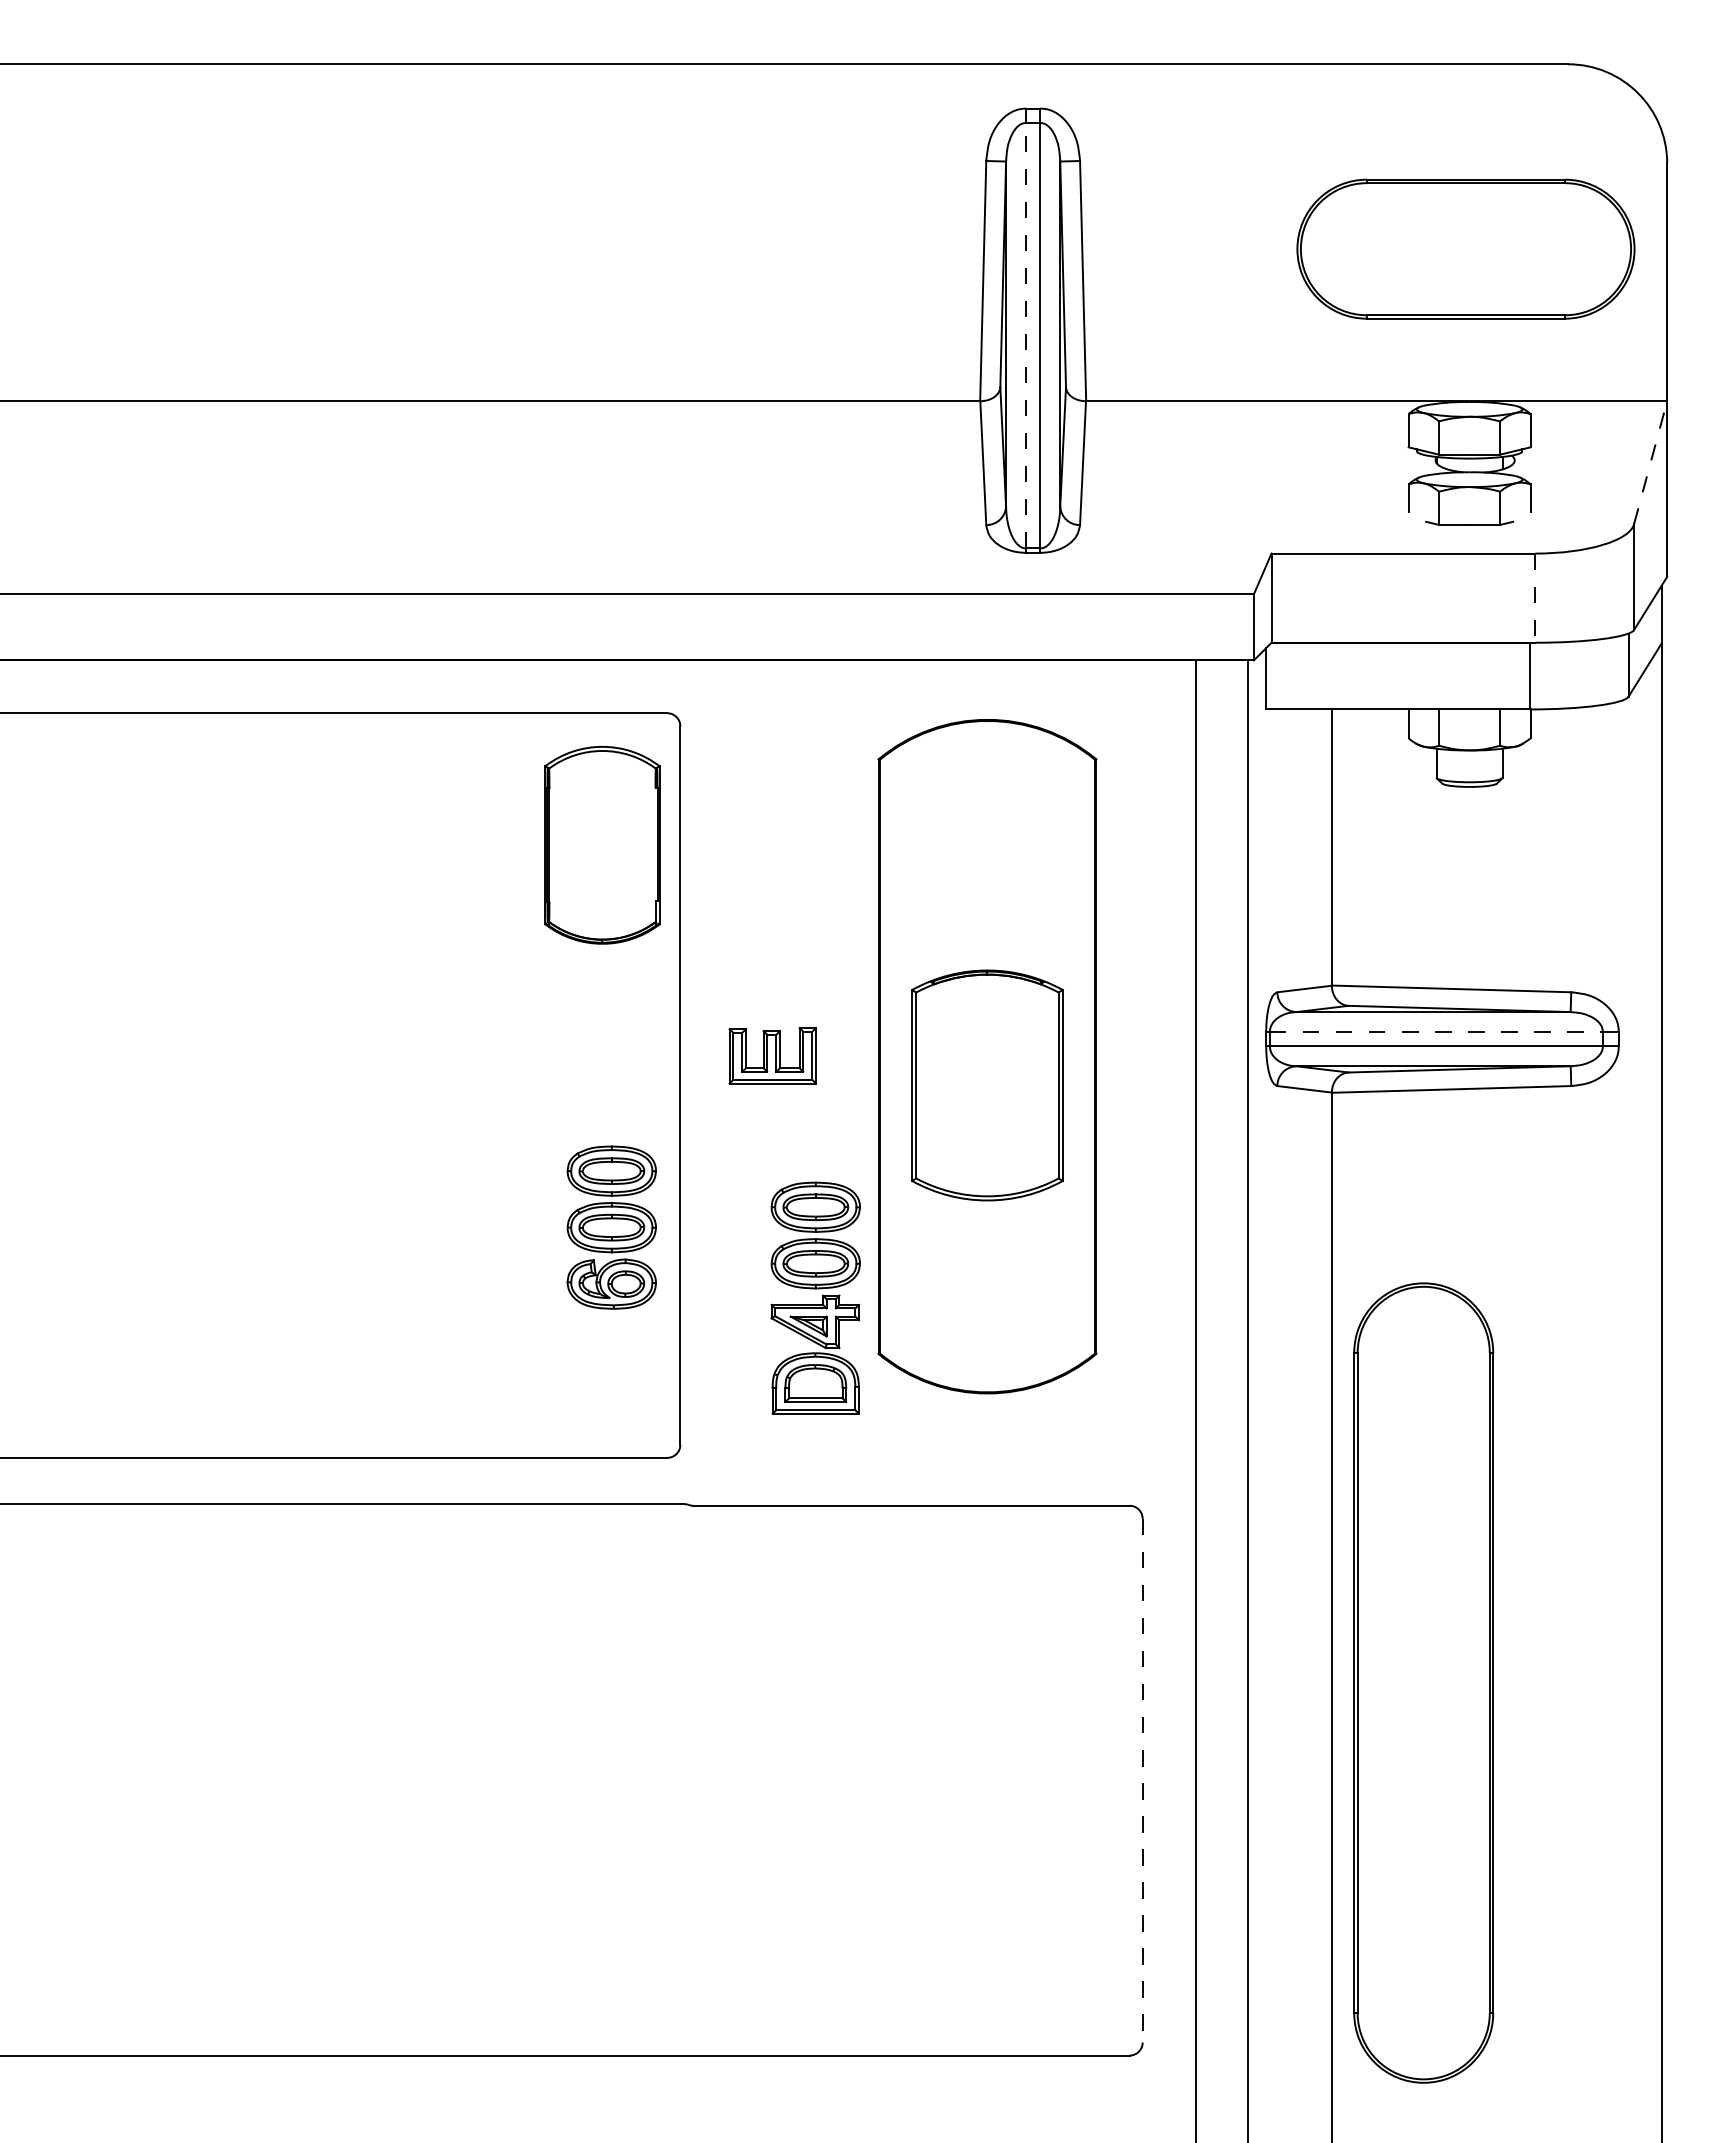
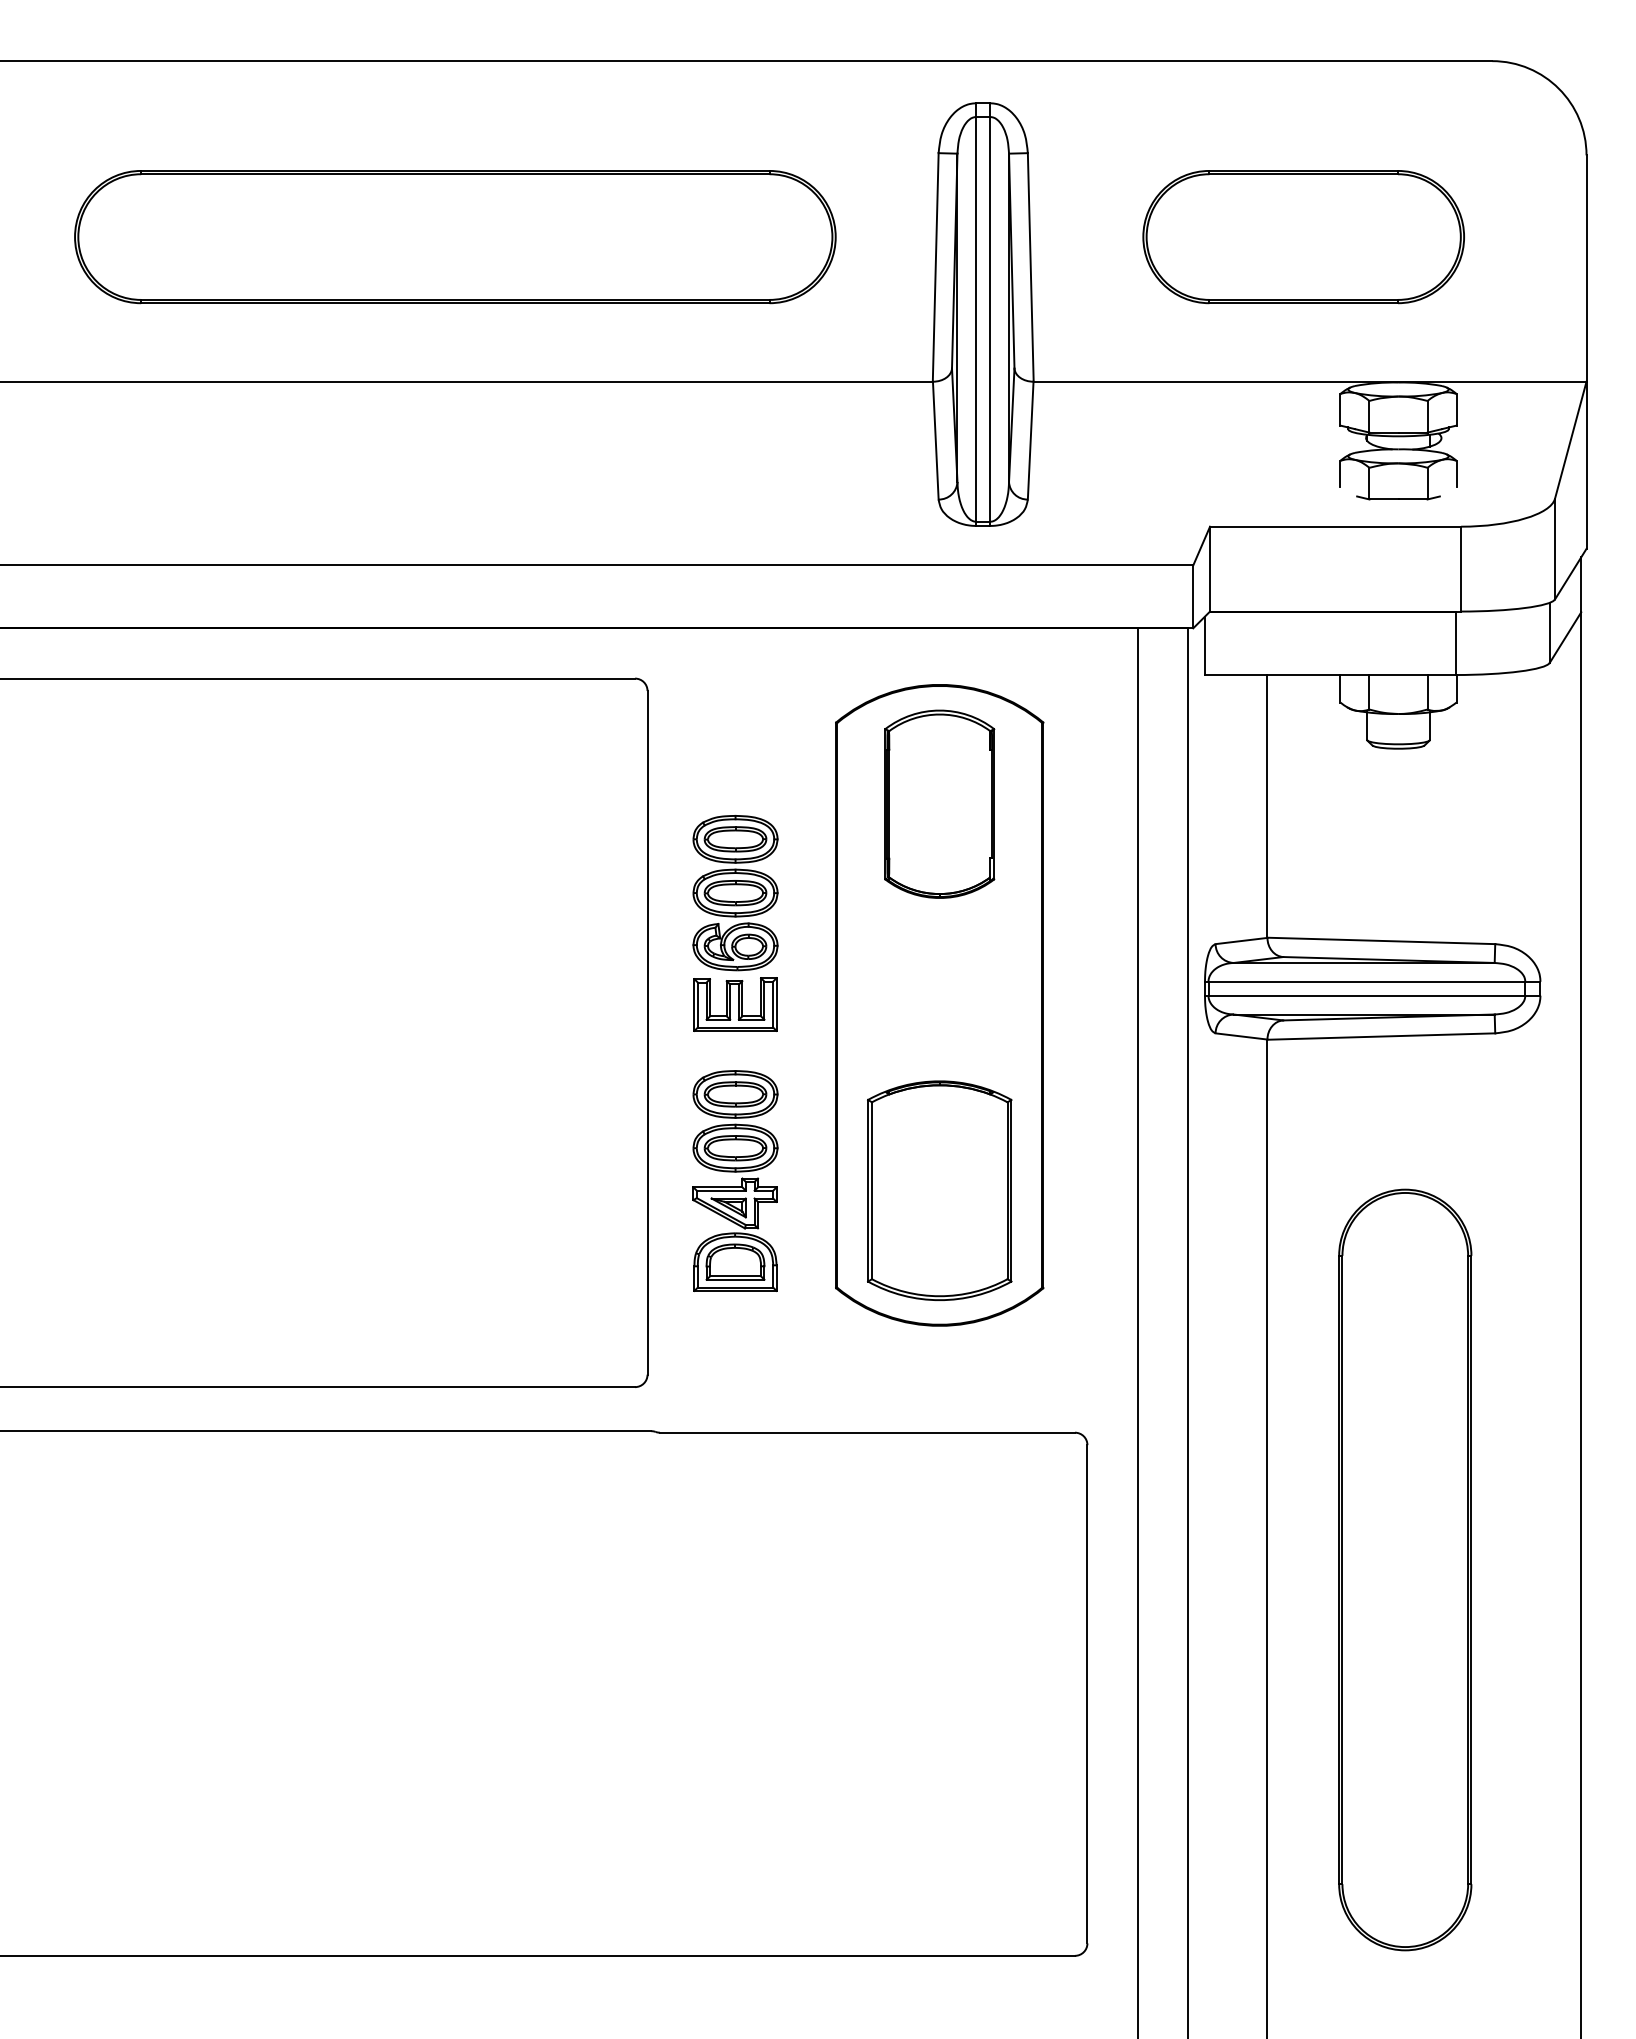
part: (477, 248) -> (454, 236), added
part: (1465, 248) -> (1303, 236), moved
line: (1025, 335) -> (975, 319), dashed -> solid
line: (1650, 462) -> (1570, 440), dashed -> solid
line: (1535, 598) -> (1461, 569), dashed -> solid
part: (602, 845) -> (939, 804), moved
line: (1436, 1031) -> (1367, 981), dashed -> solid
part: (987, 1085) -> (939, 1190), moved
part: (611, 1227) -> (735, 892), moved
part: (822, 1297) -> (741, 1180), moved
part: (1423, 1682) -> (1405, 1569), moved
line: (1142, 1780) -> (1087, 1694), dashed -> solid

